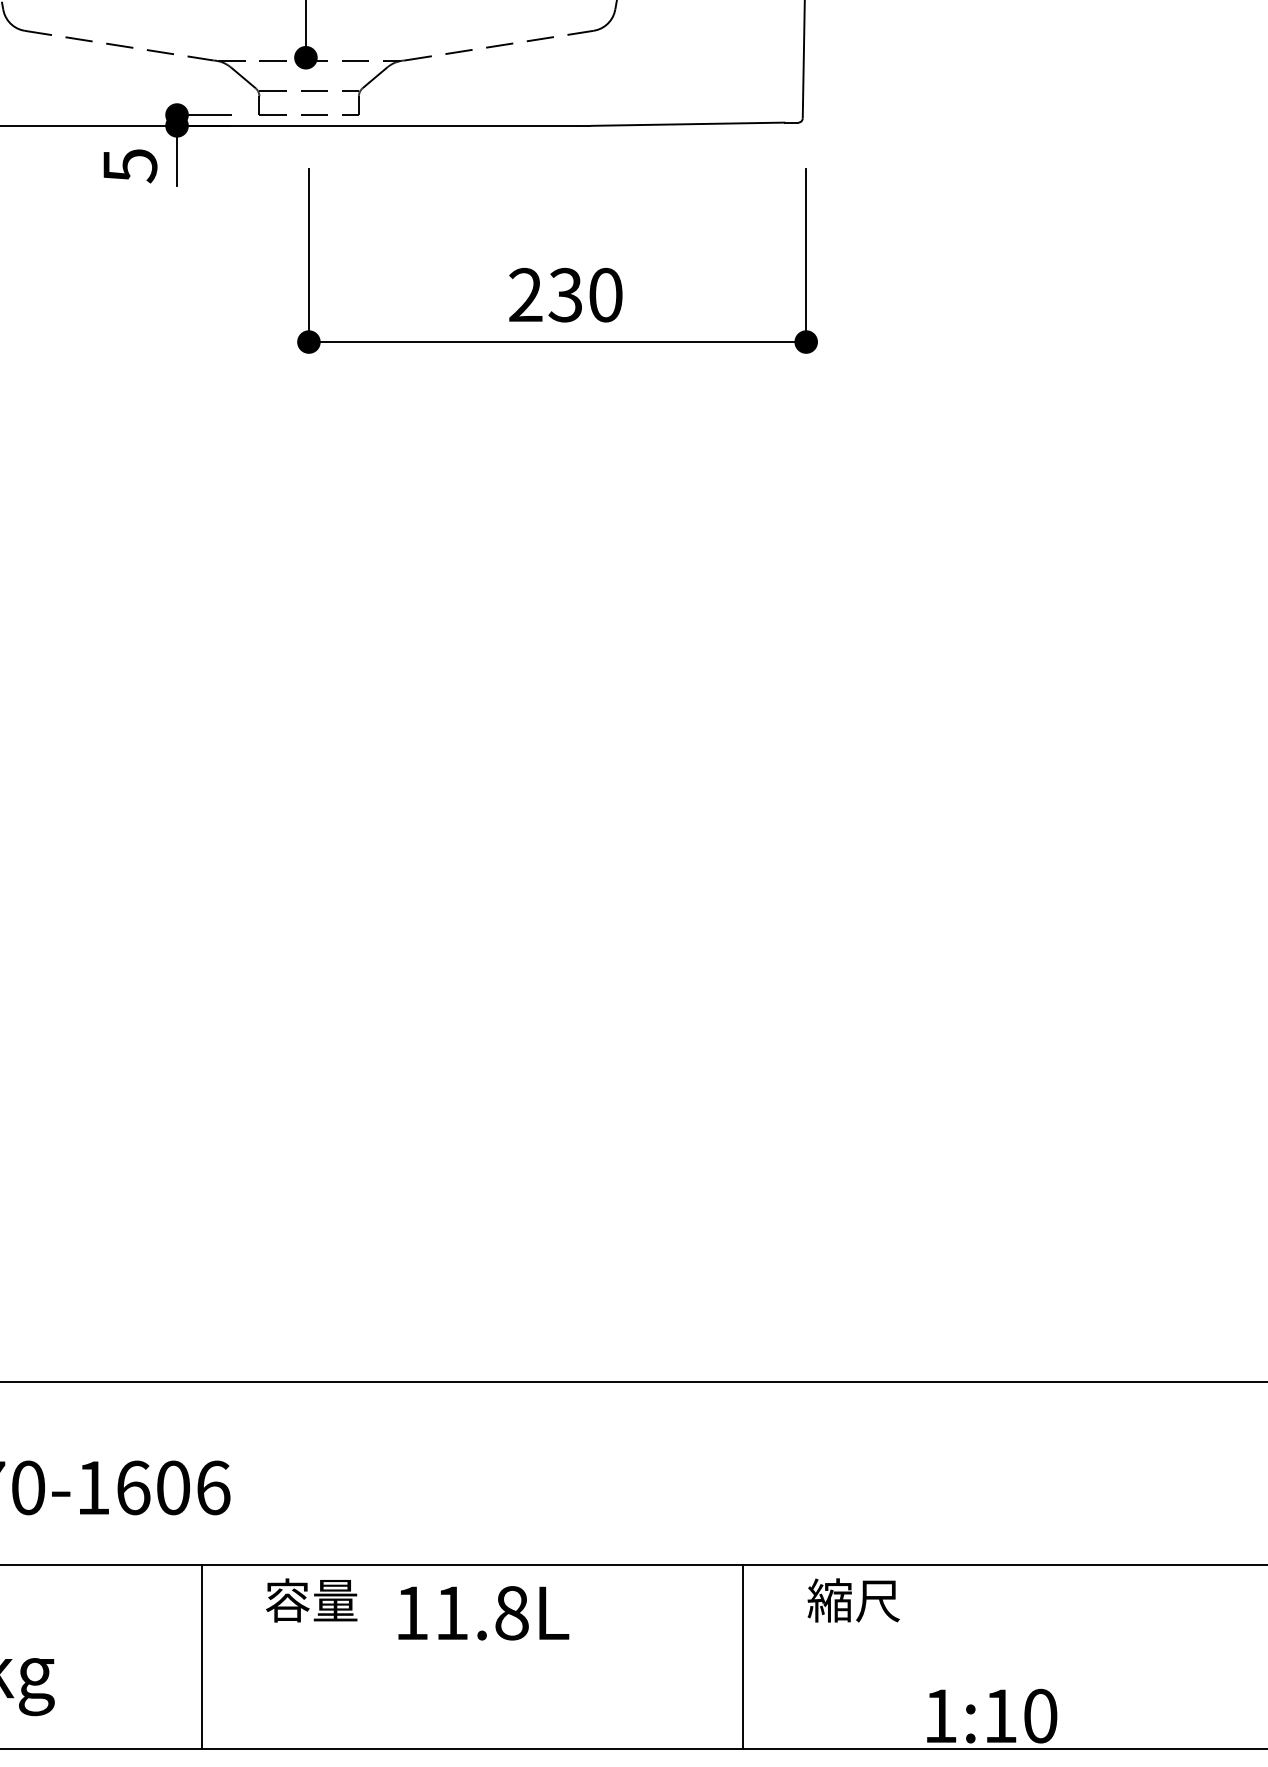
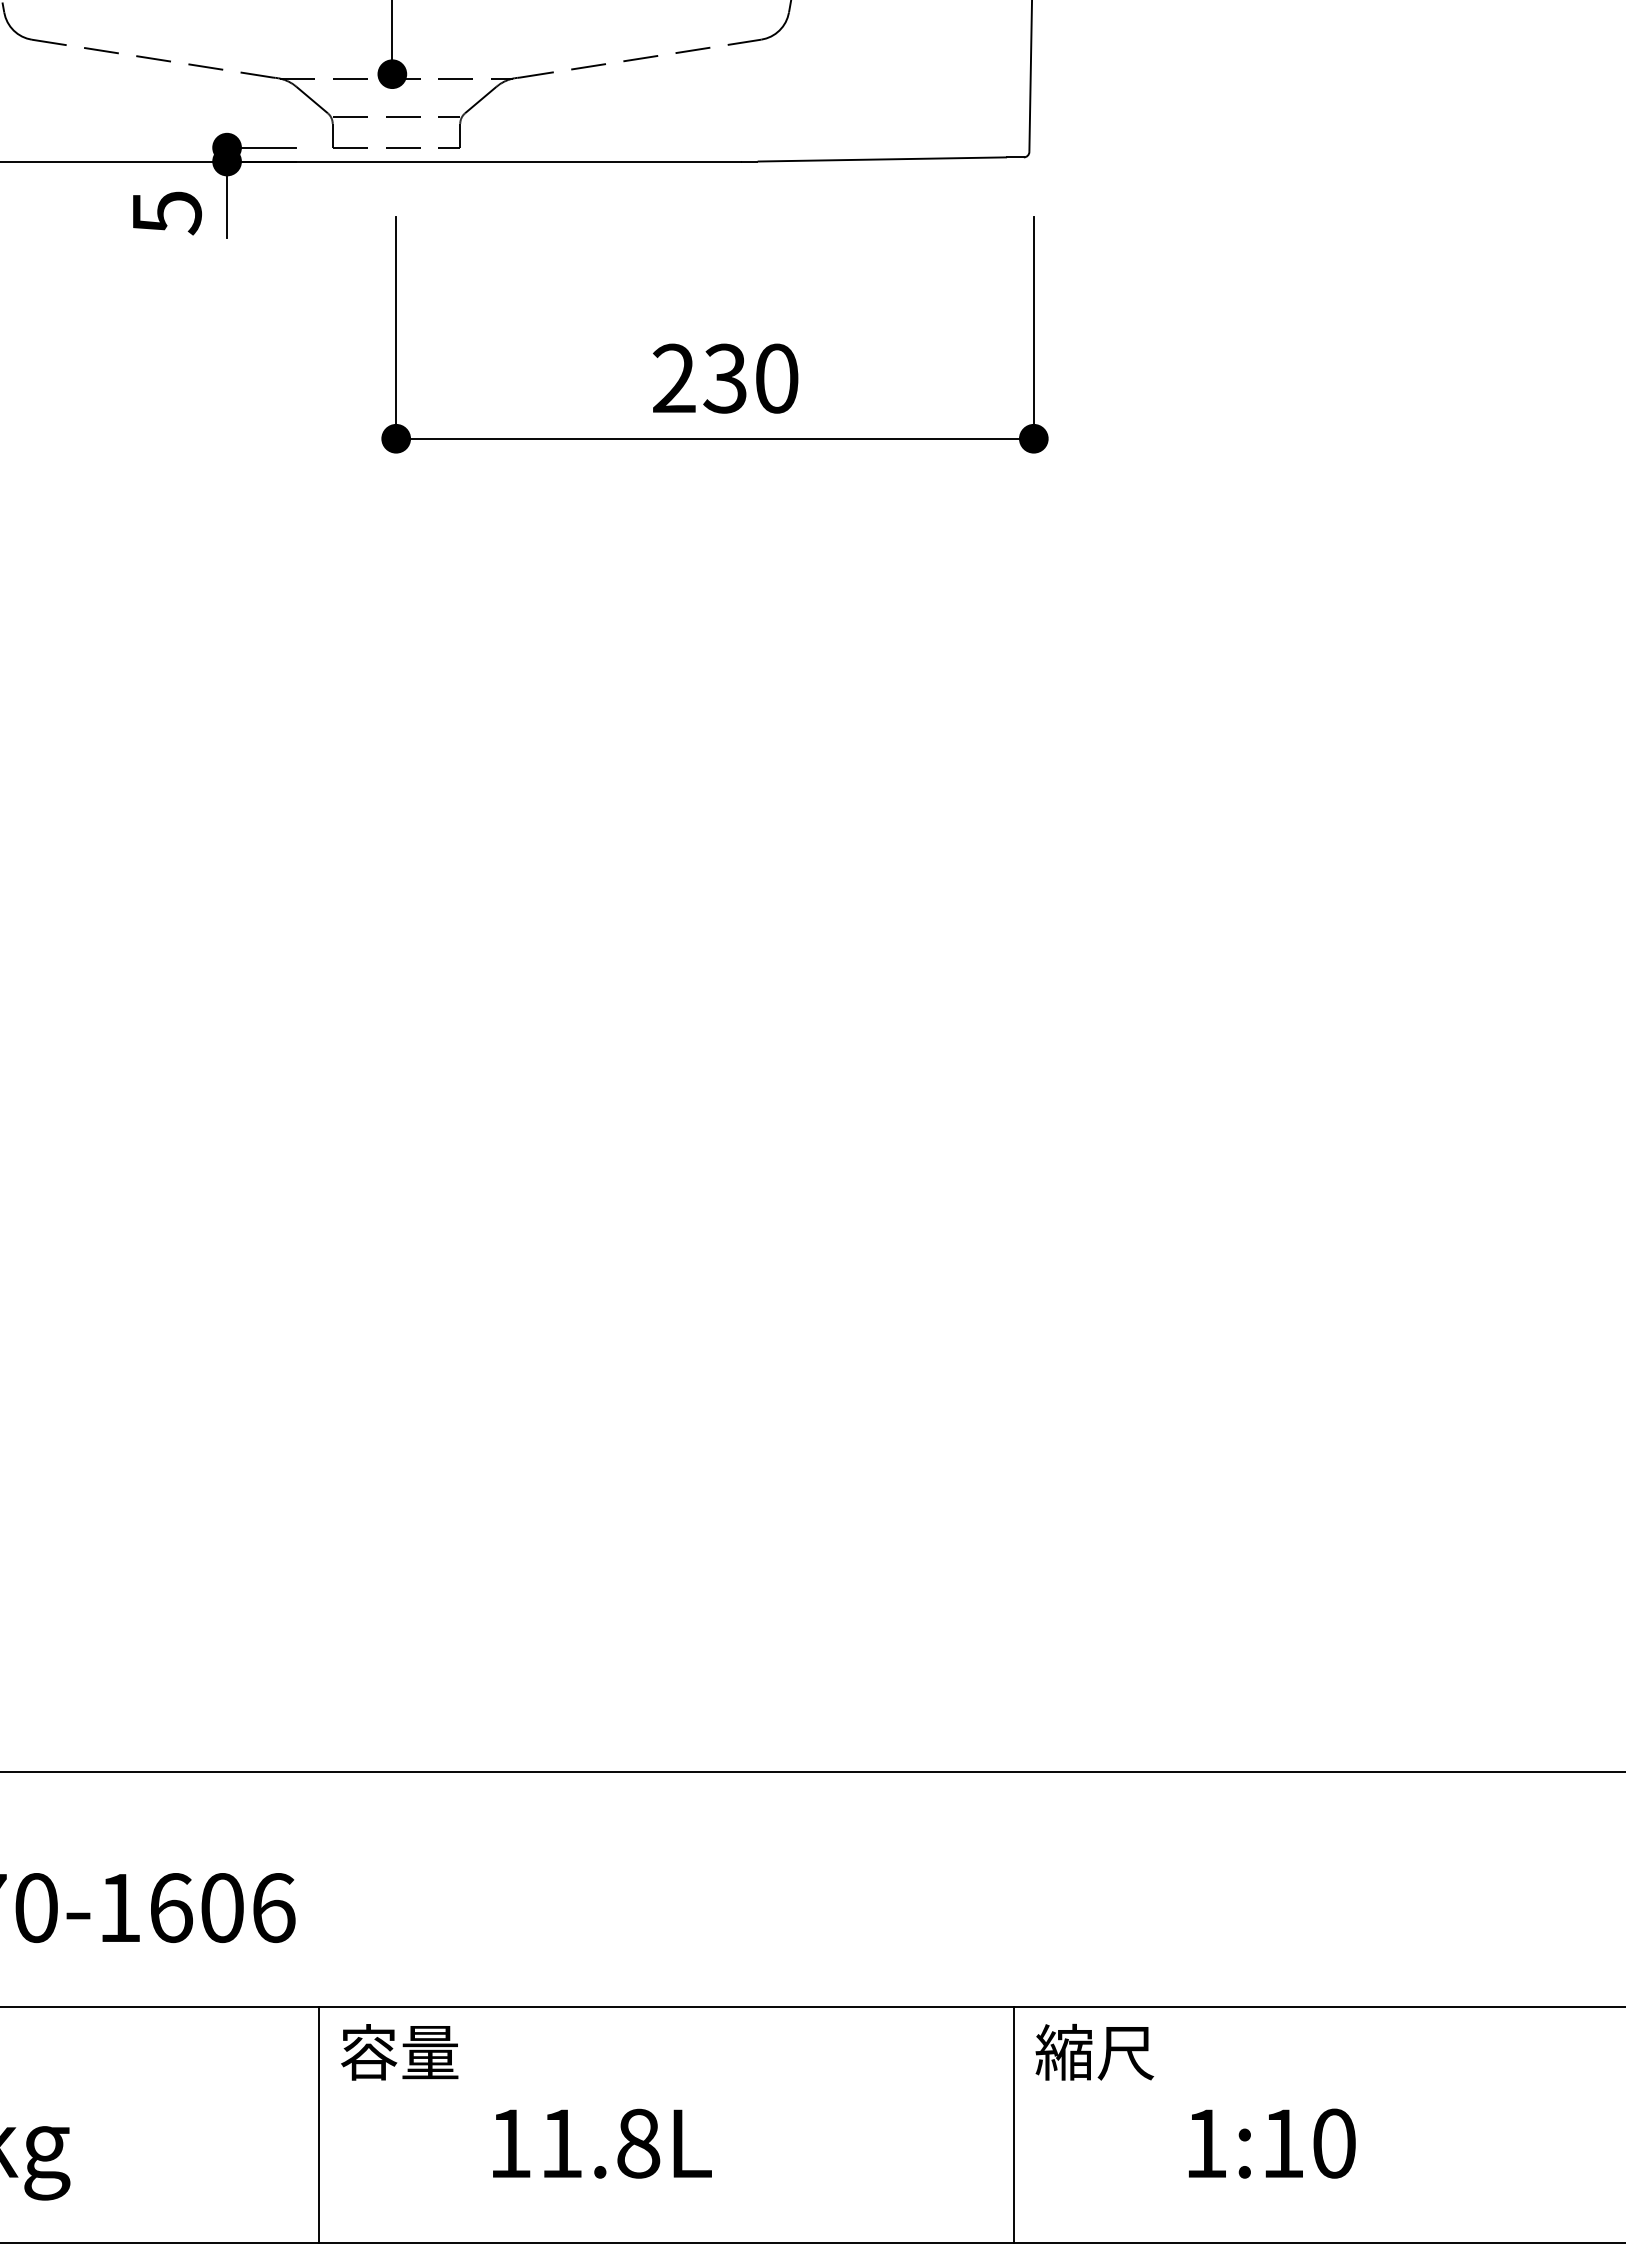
text: (483, 1613) -> (602, 2143), moved
line: (201, 1656) -> (318, 2124), moved
line: (742, 1656) -> (1014, 2124), moved
text: (992, 1716) -> (1272, 2143), moved

